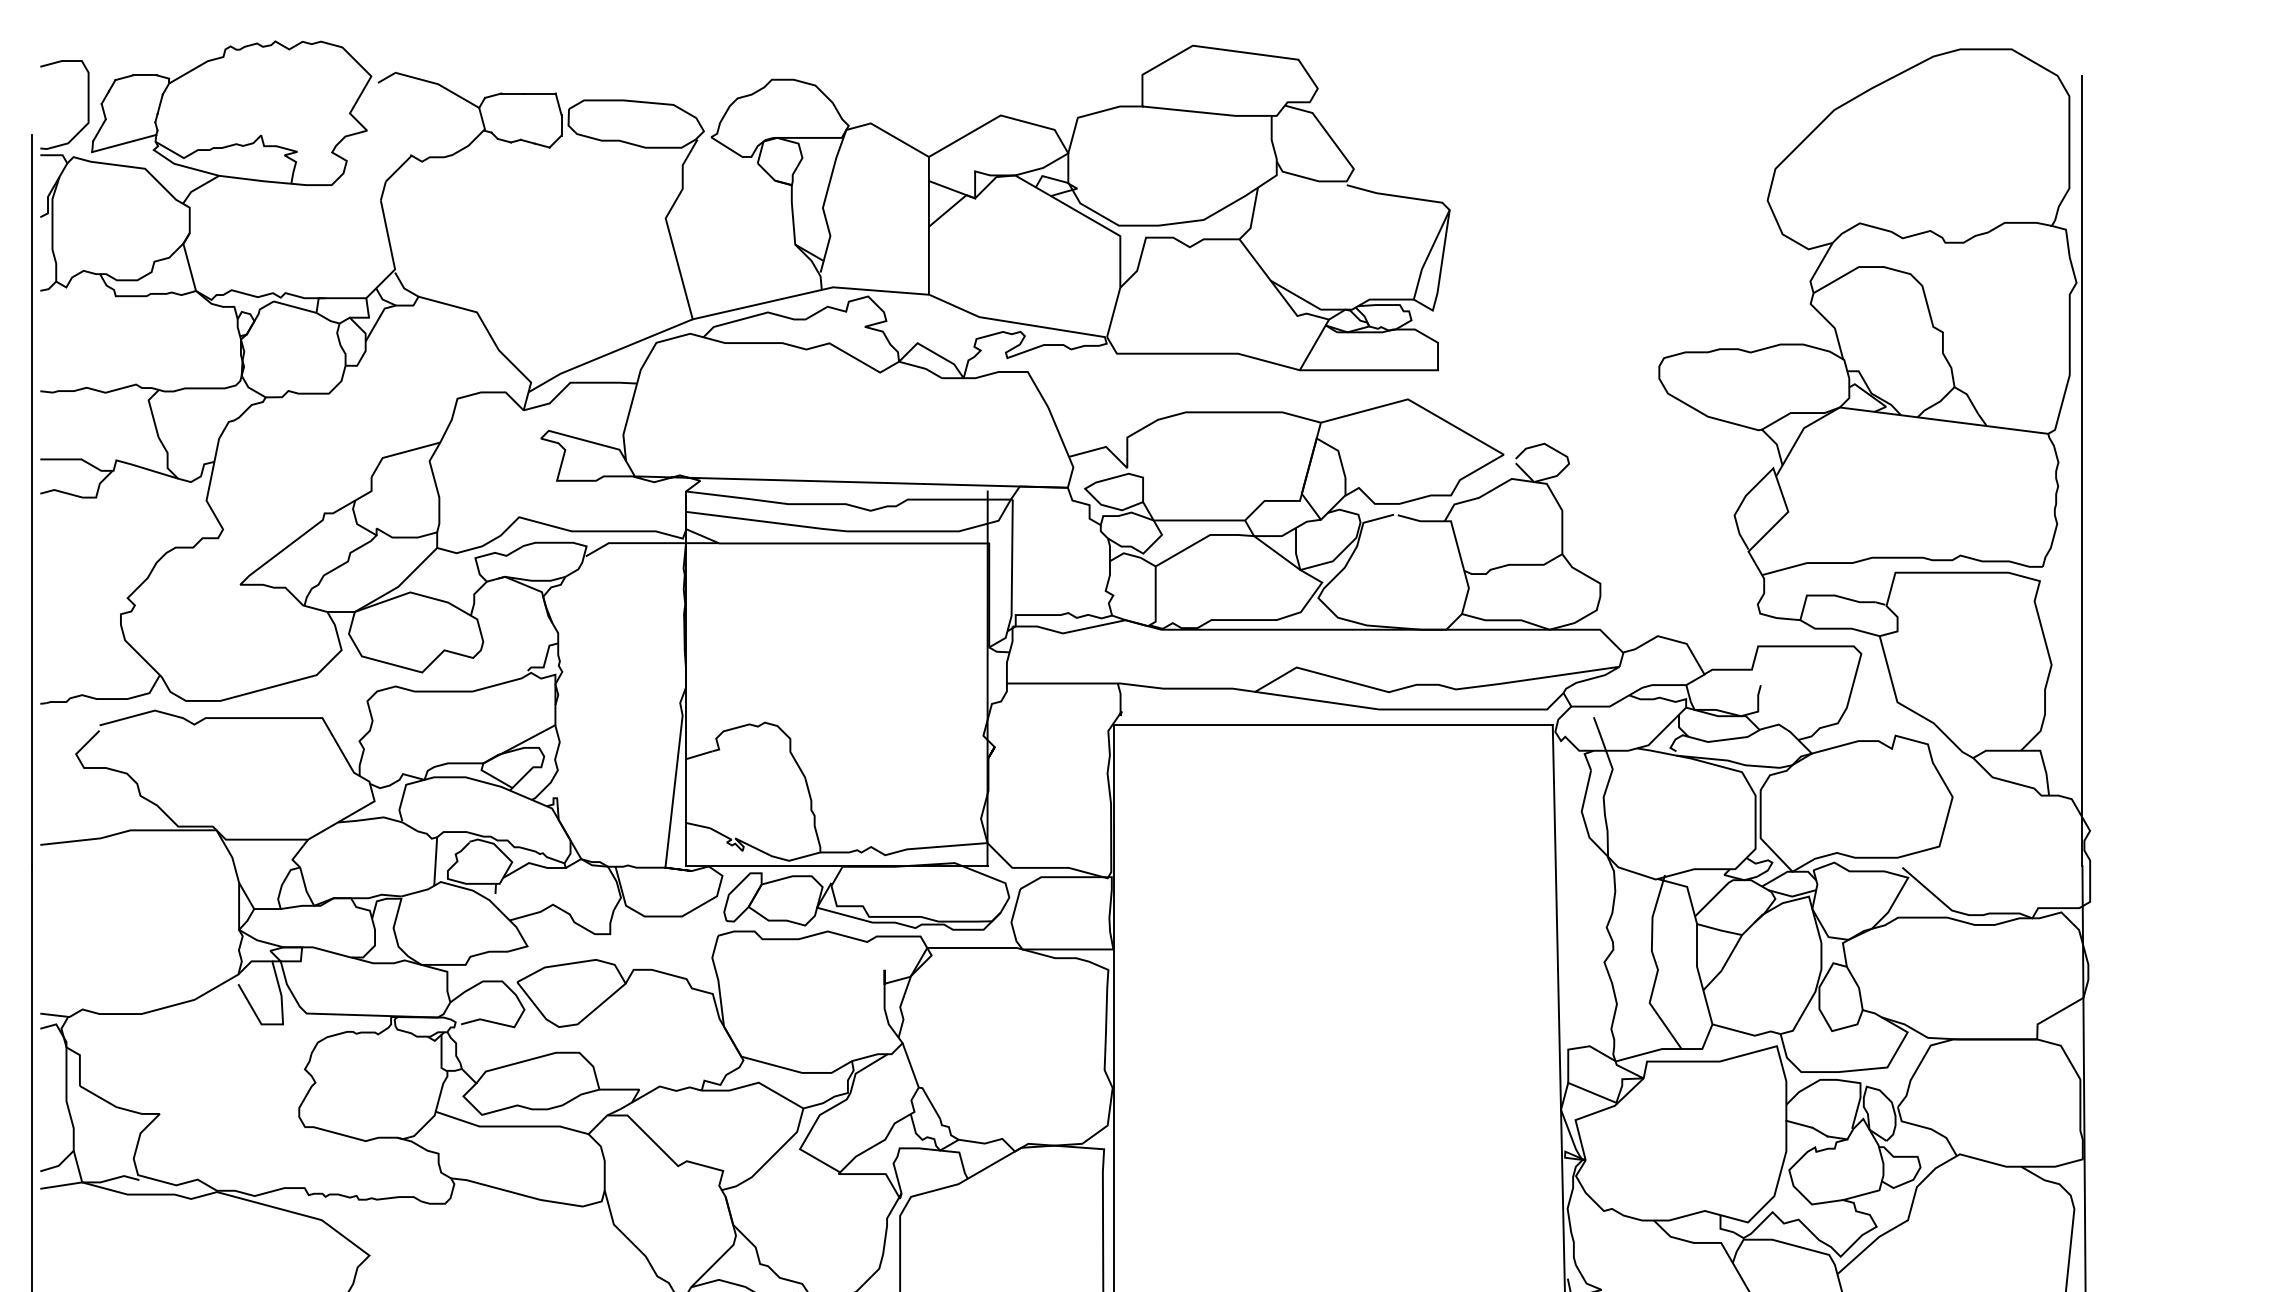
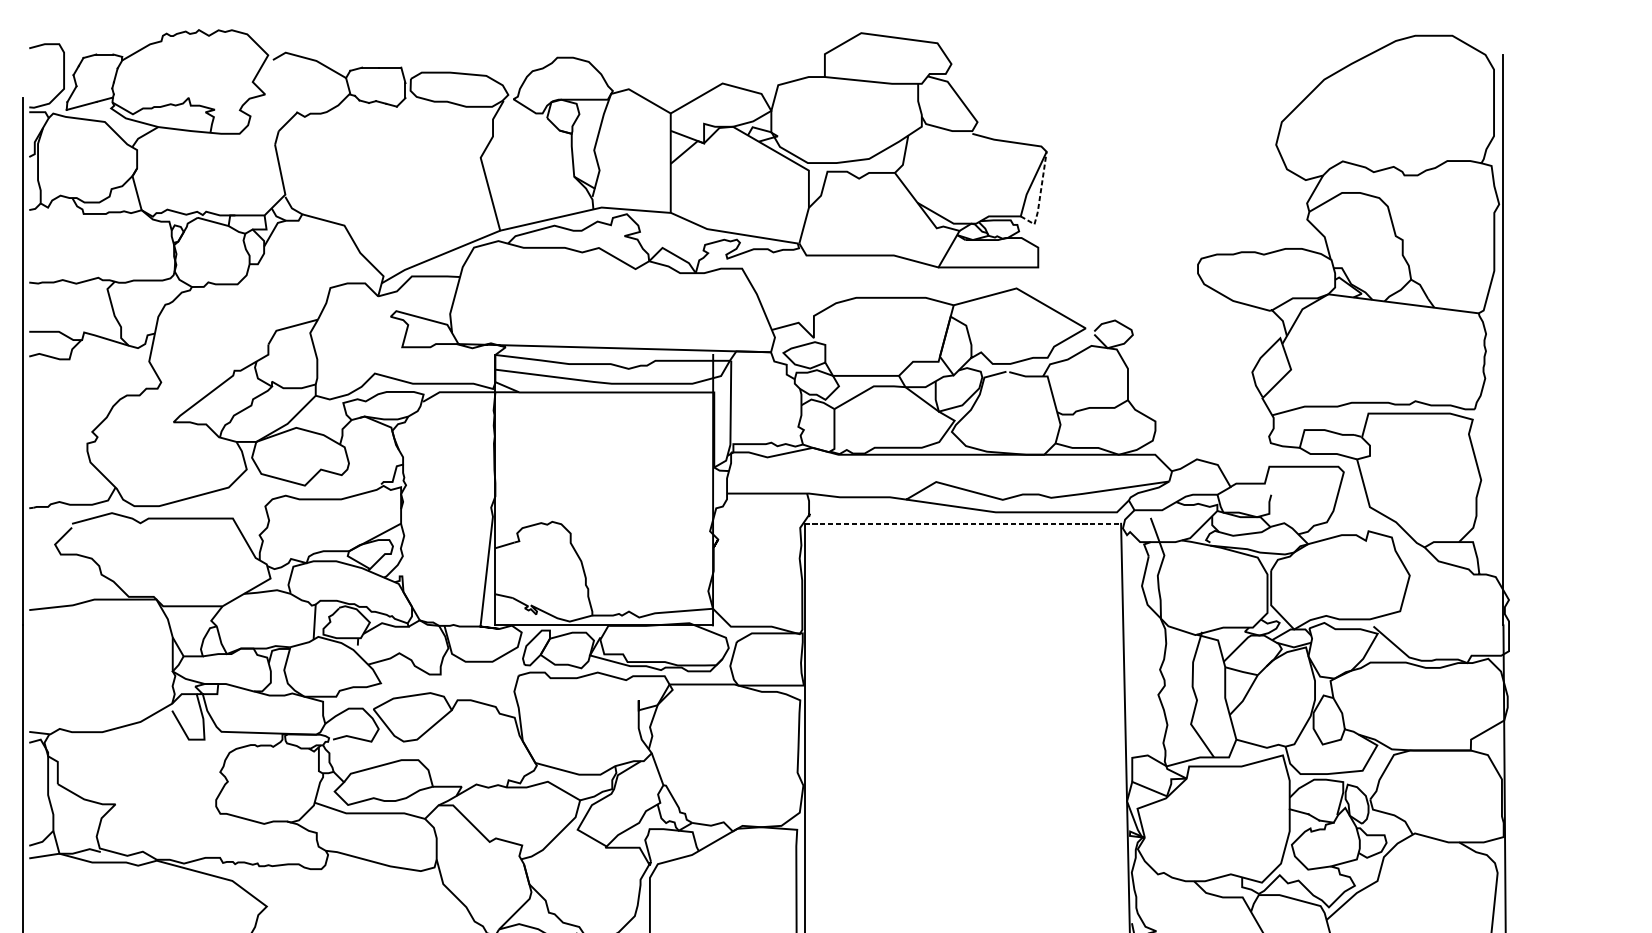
line: (1440, 271) -> (1040, 196), solid -> dashed
line: (1334, 725) -> (963, 523), solid -> dashed

